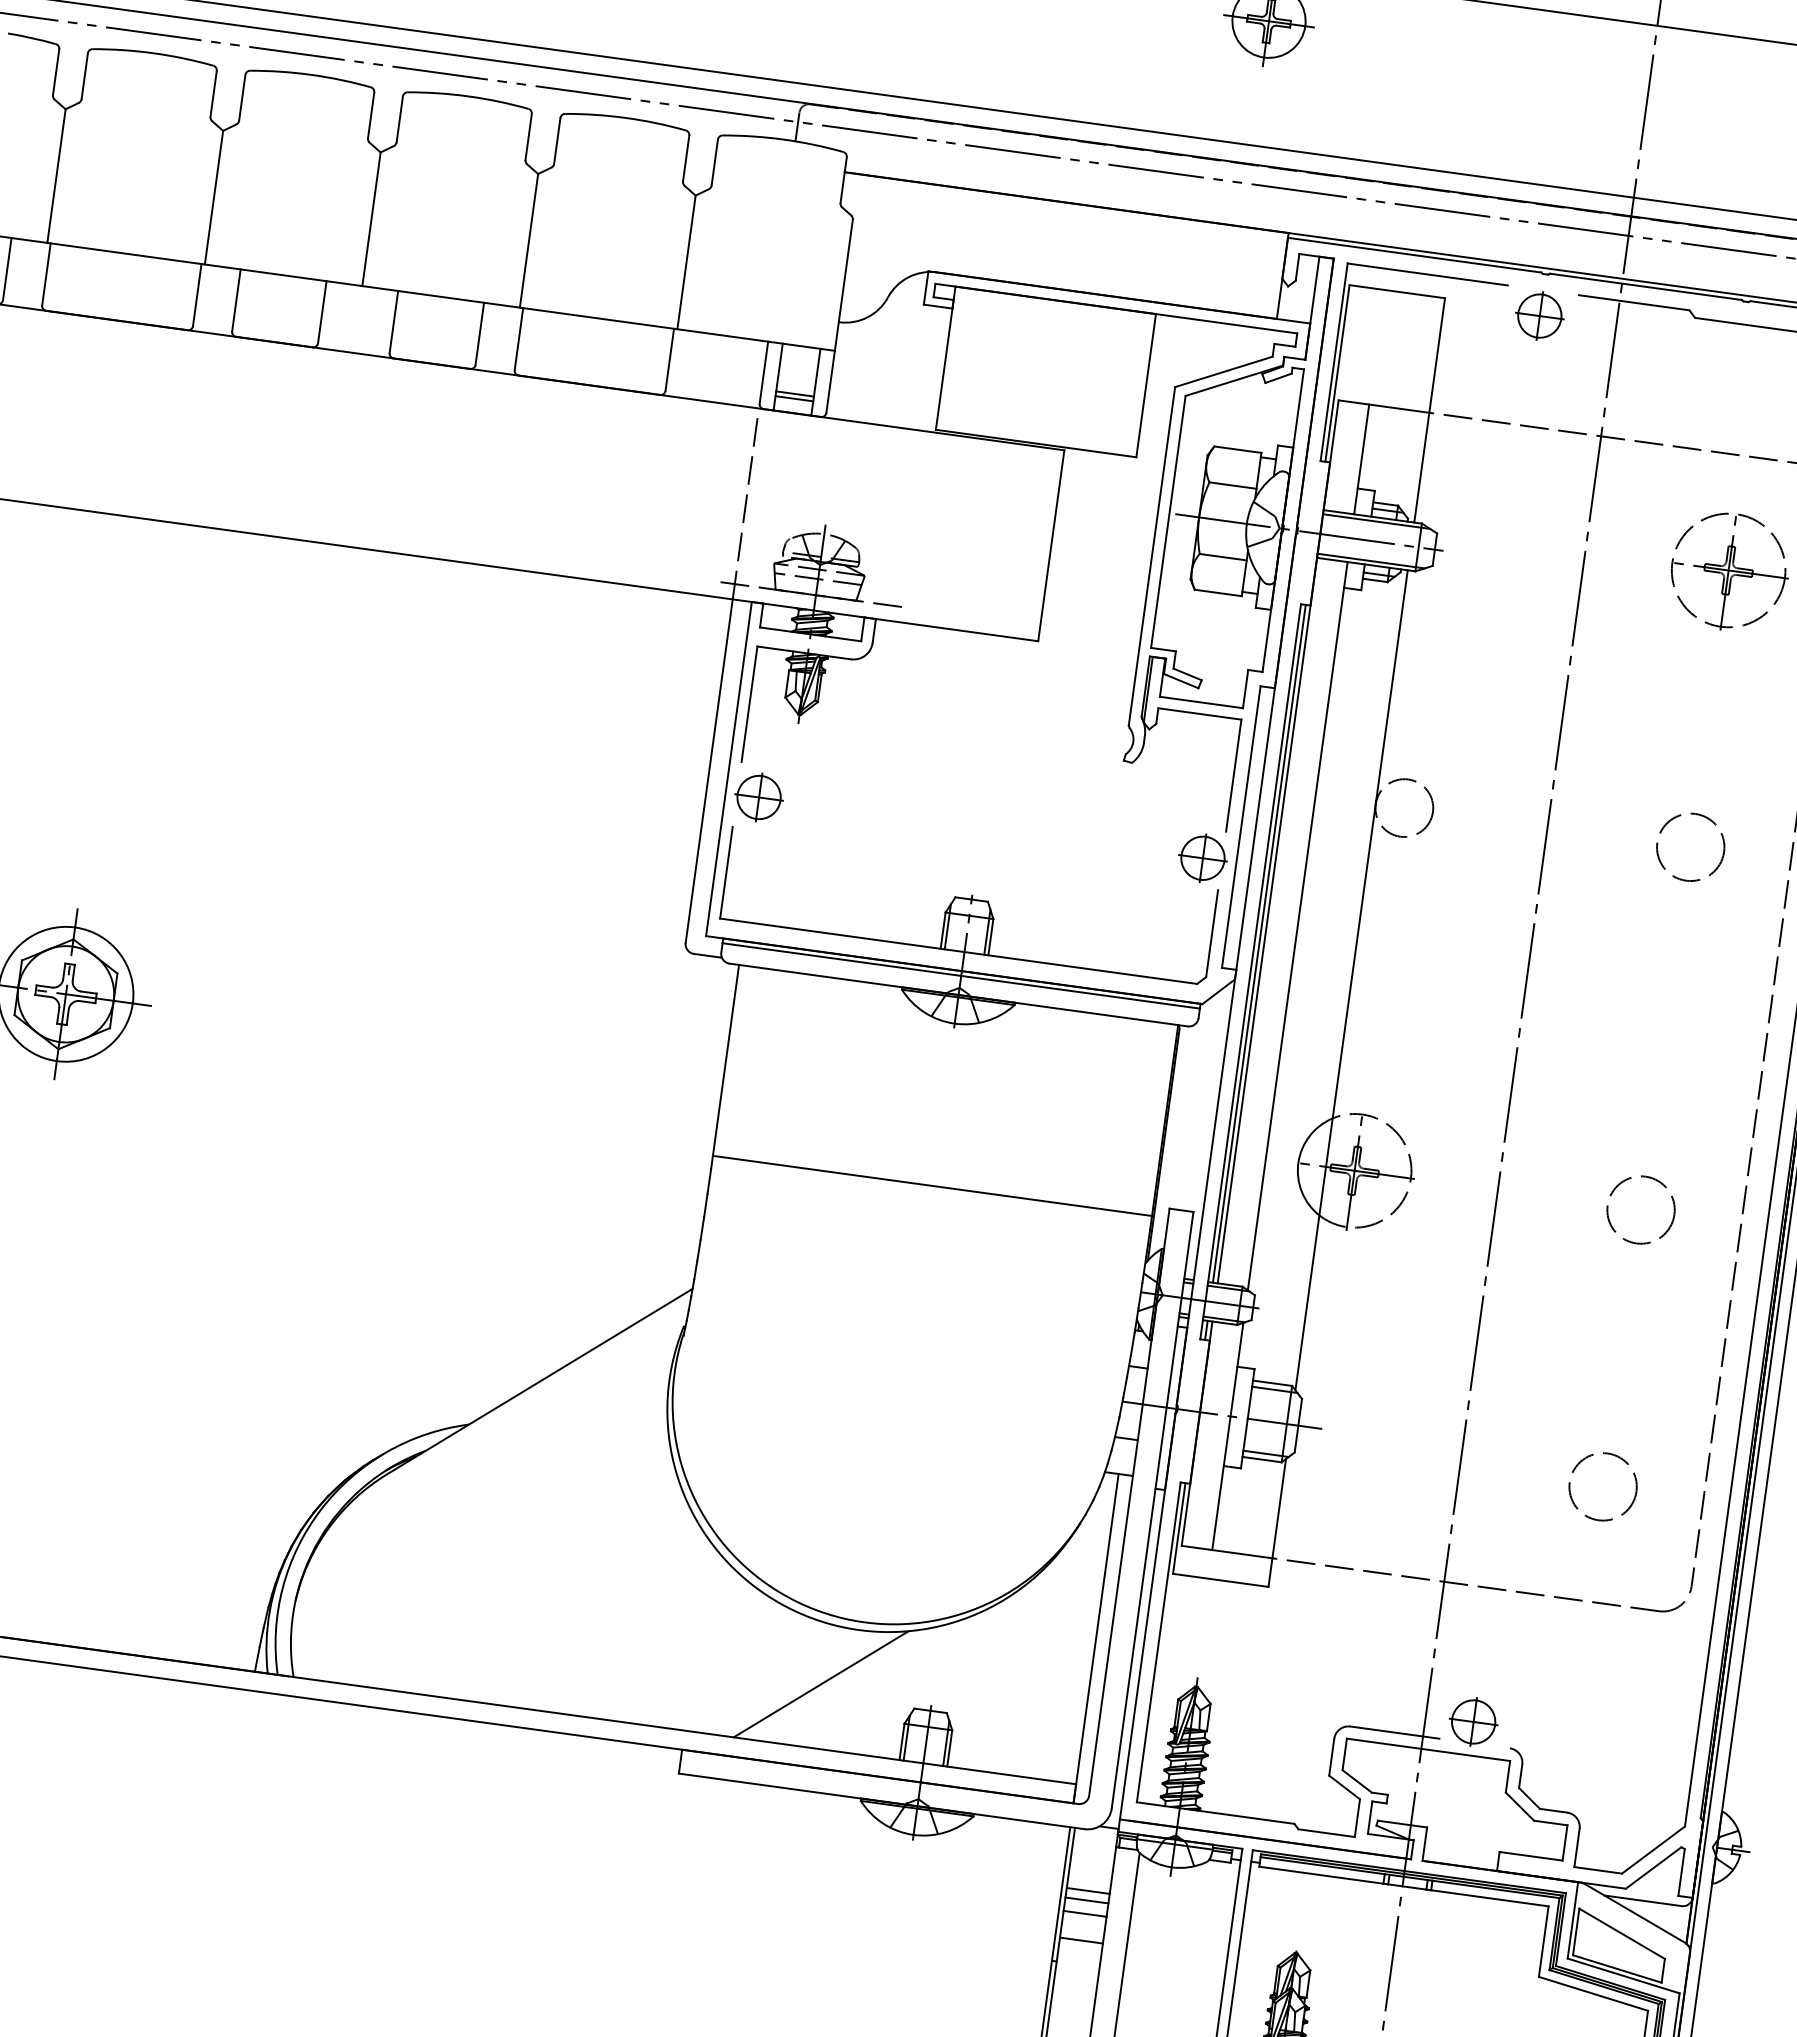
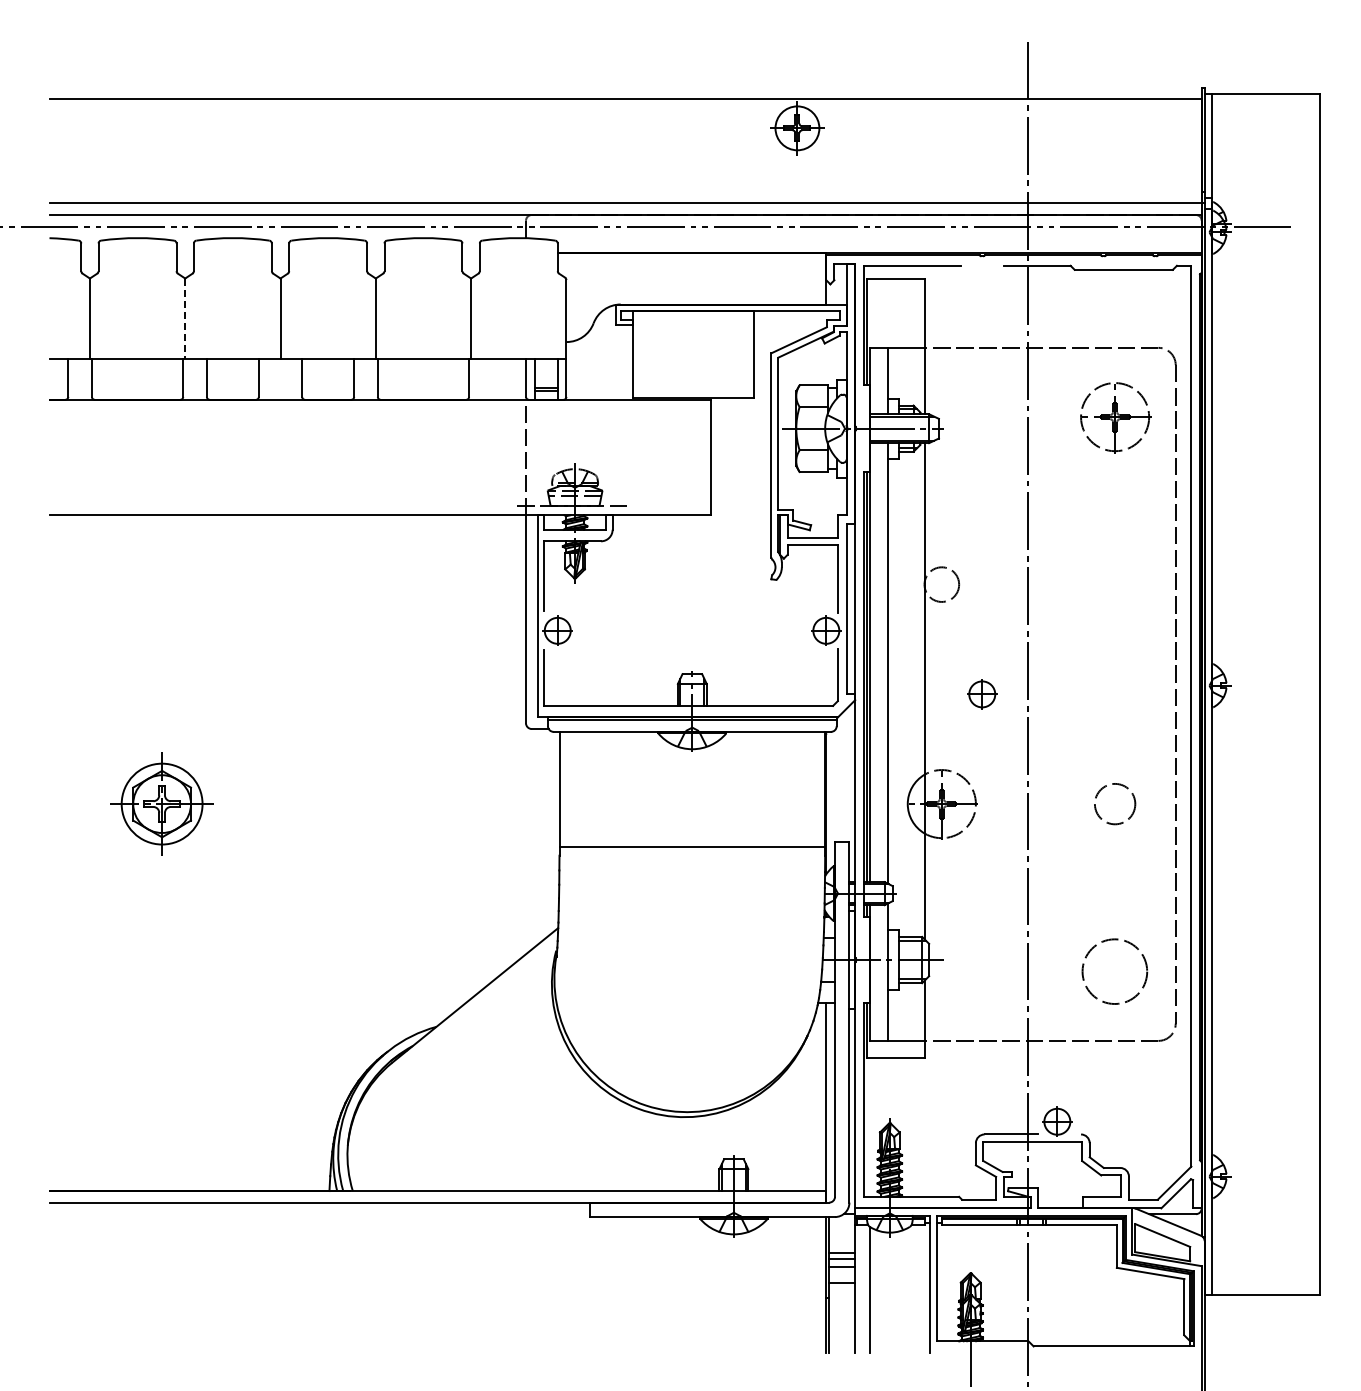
line: (214, 198) -> (185, 319), solid -> dashed
part: (1540, 316) -> (982, 694), moved
circle: (1691, 847) -> (1115, 584), removed
circle: (1603, 1486) -> (1115, 971), size x1.6
line: (820, 1684) -> (666, 1152), removed

